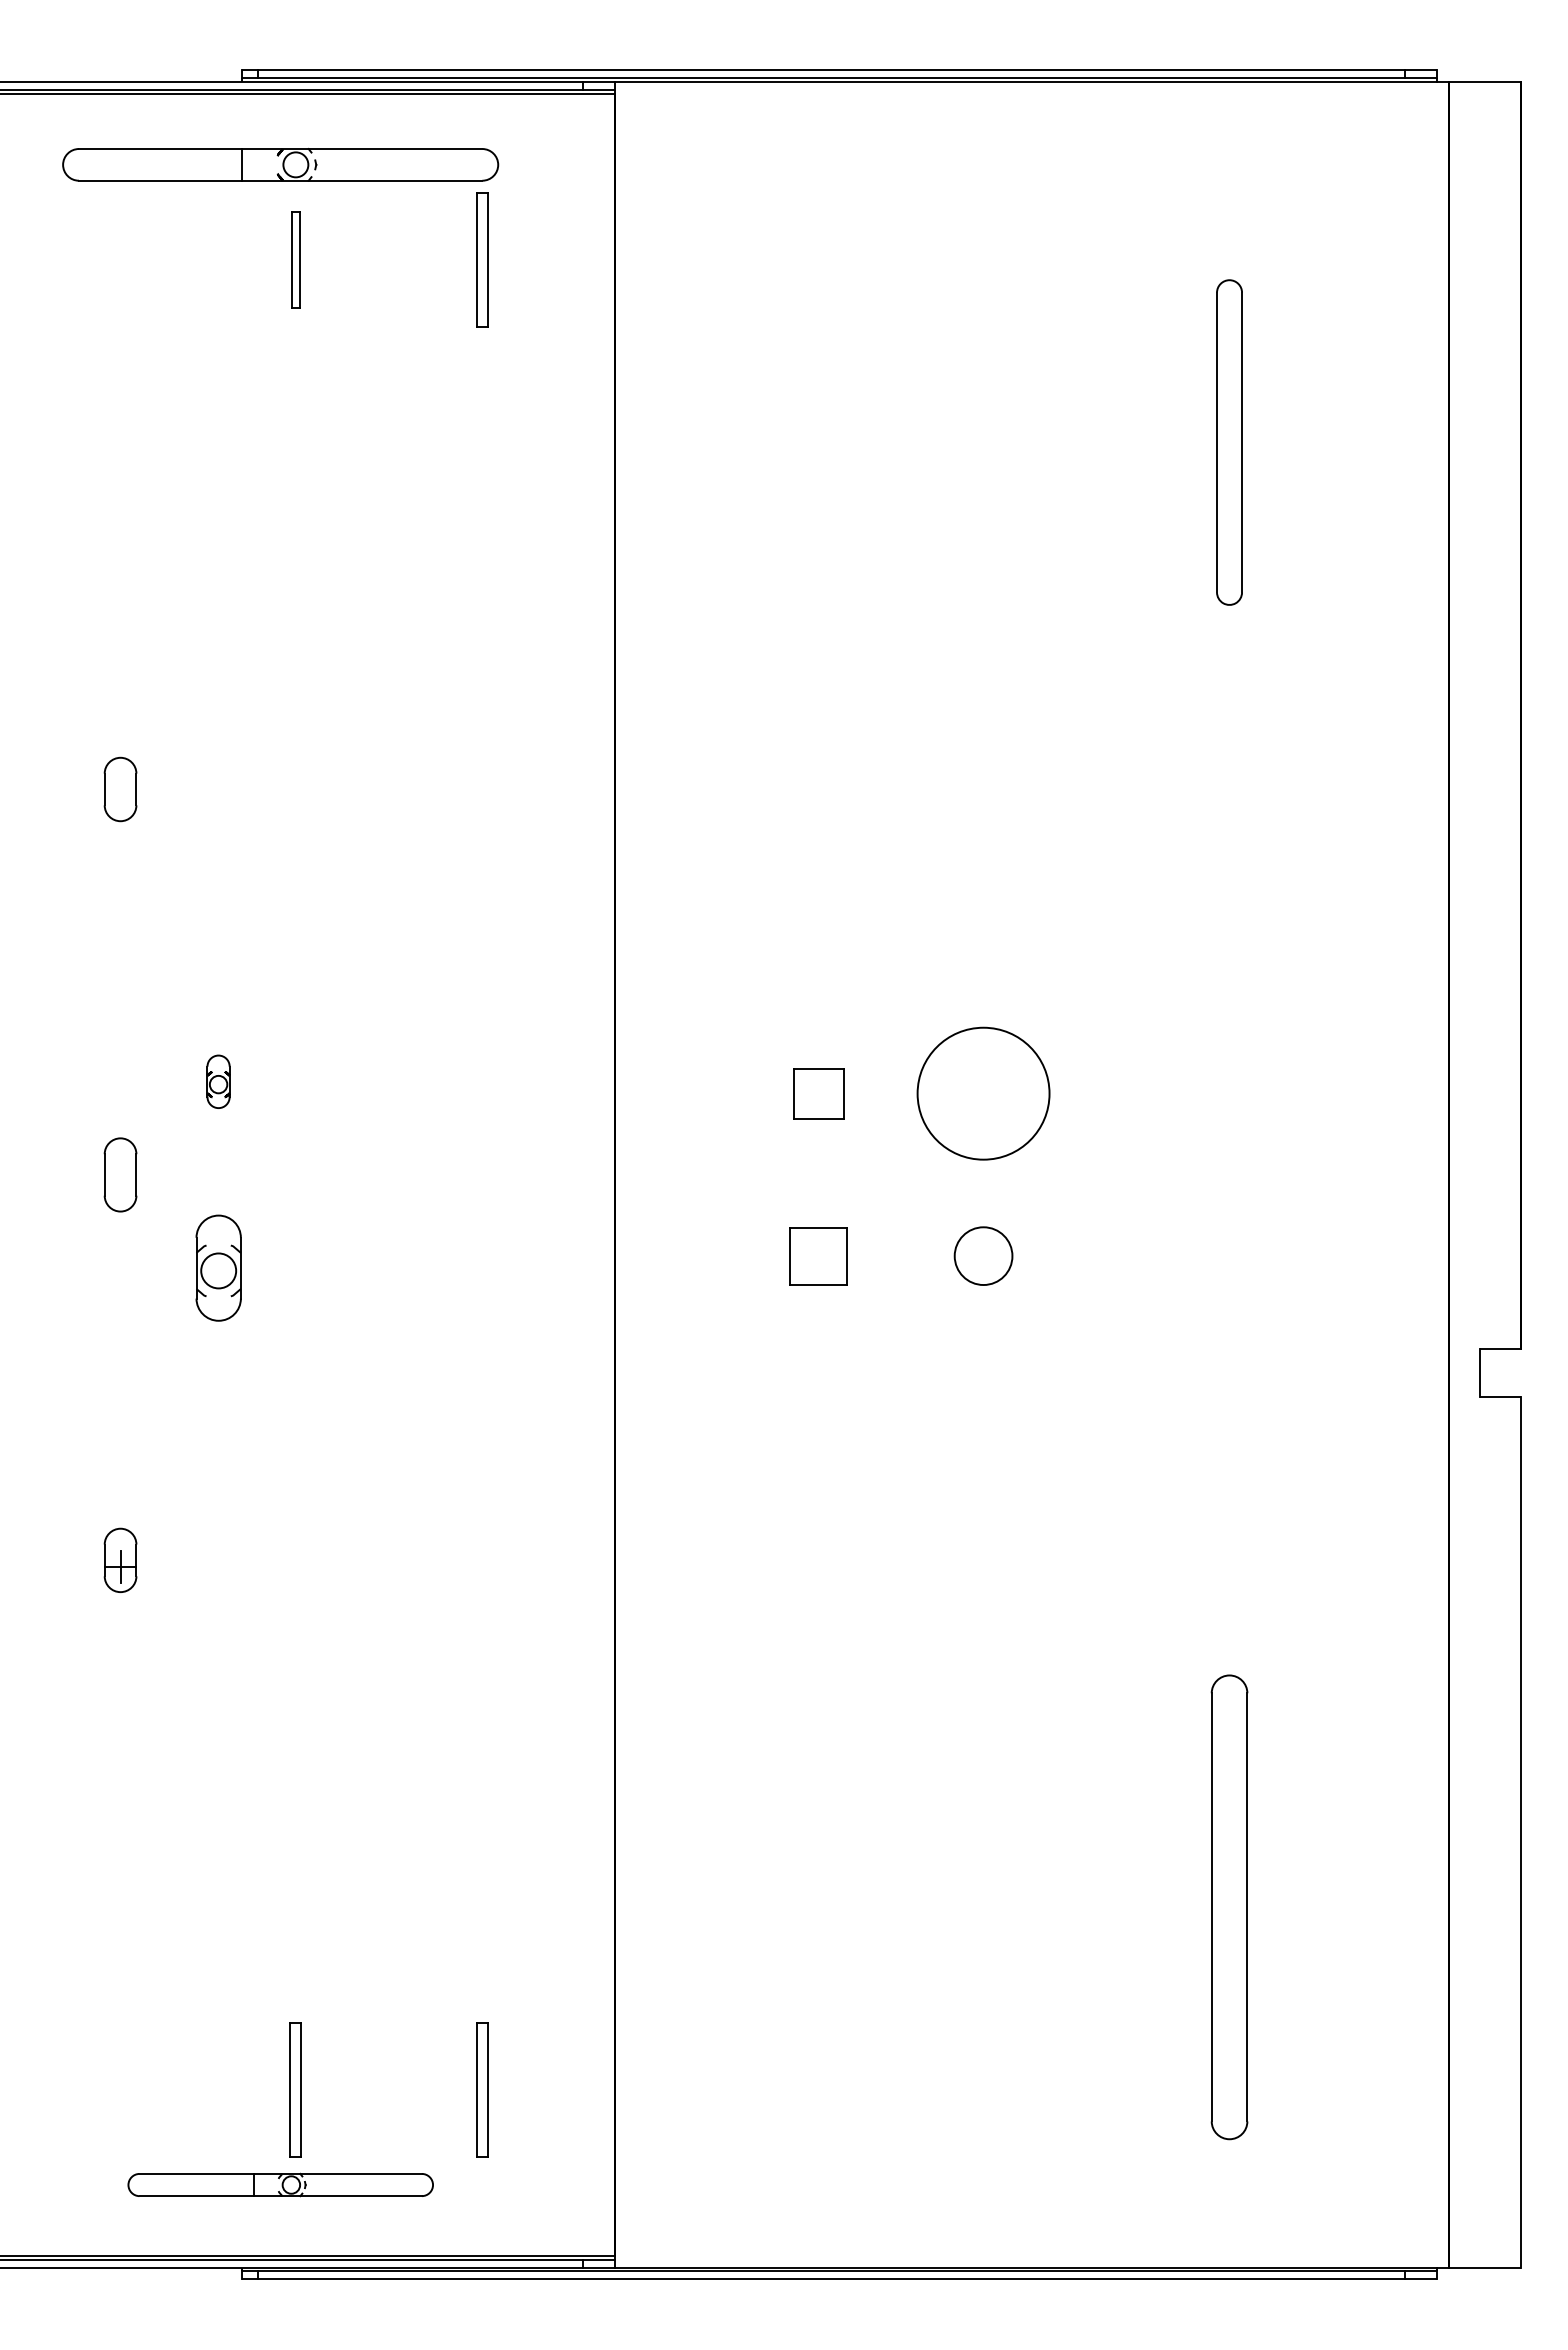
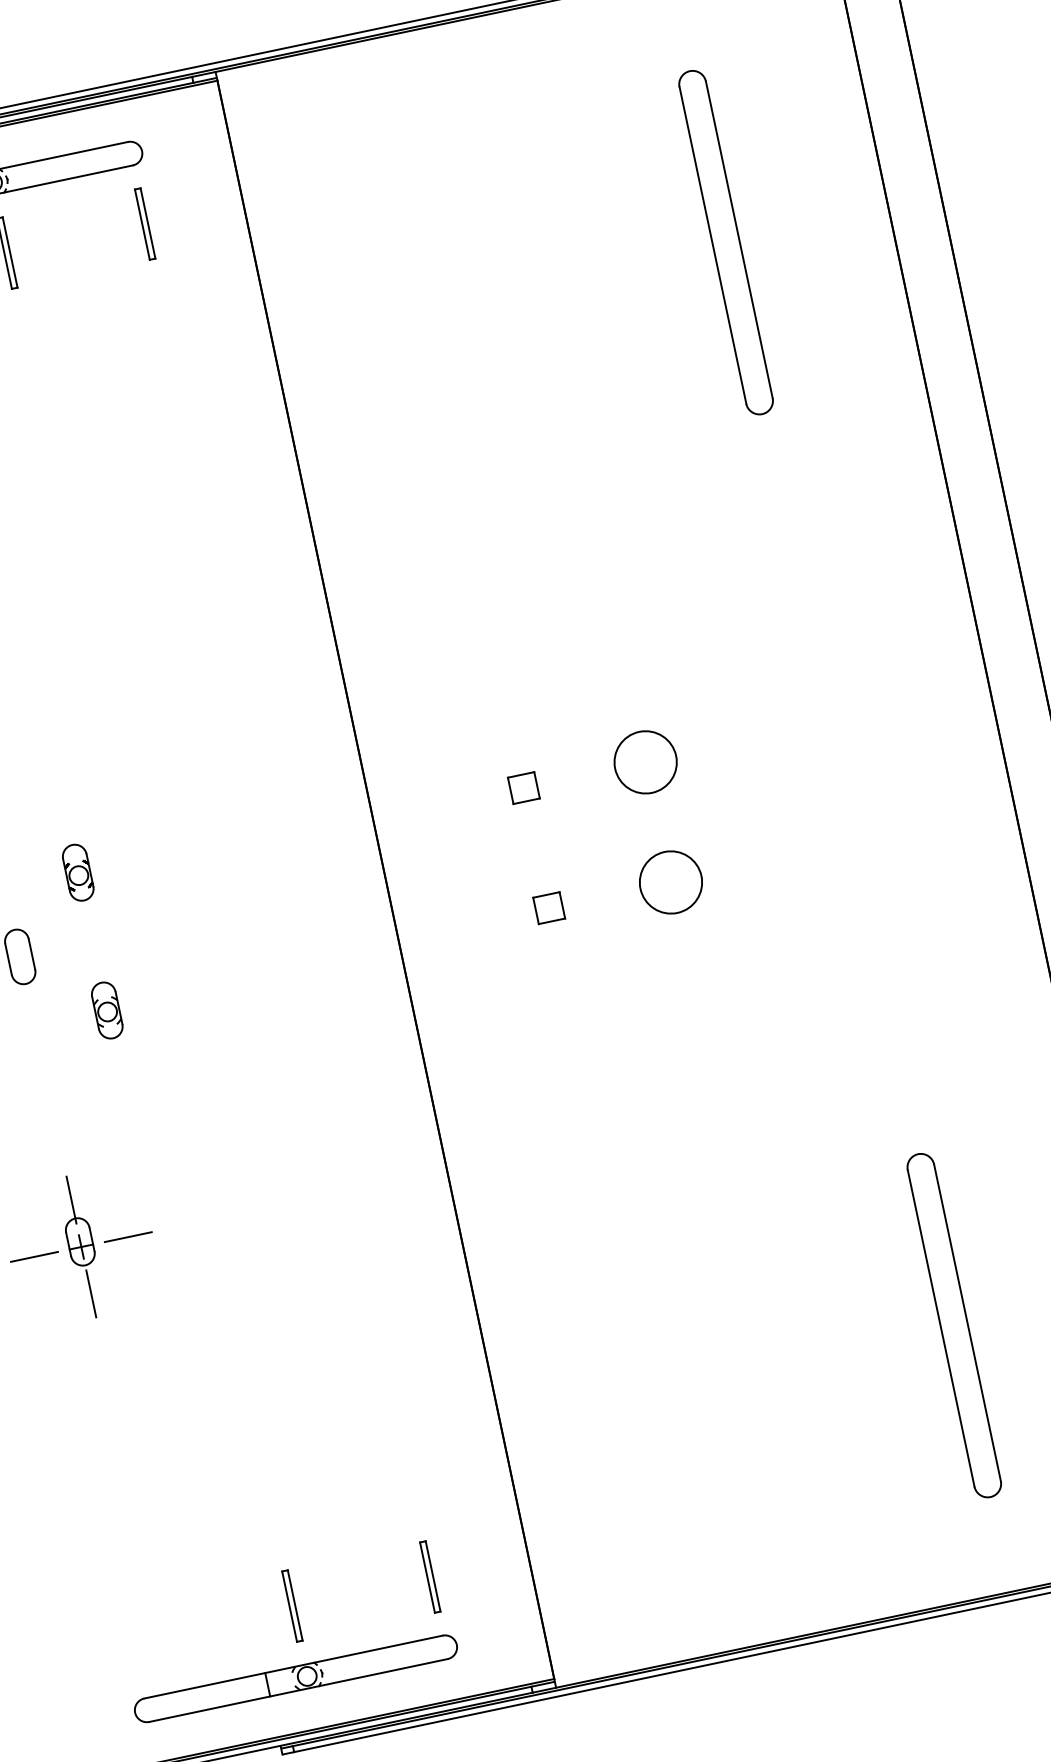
part: (482, 259) -> (145, 223), size x0.71
part: (1229, 442) -> (726, 242), size x1.43
part: (218, 1081) -> (78, 872), size x1.43
part: (818, 1093) -> (523, 787), size x0.71
circle: (983, 1093) -> (645, 762), size x0.62
part: (818, 1255) -> (548, 907), size x0.62
circle: (983, 1255) -> (670, 882), size x1.43
part: (218, 1267) -> (107, 1010), size x0.71
line: (120, 1503) -> (71, 1199), added
line: (56, 1567) -> (34, 1257), added
line: (183, 1567) -> (127, 1237), added
line: (120, 1630) -> (91, 1293), added
part: (295, 2089) -> (292, 1605), size x0.71
part: (482, 2089) -> (430, 1576), size x0.71
part: (280, 2184) -> (295, 1678), size x1.43

